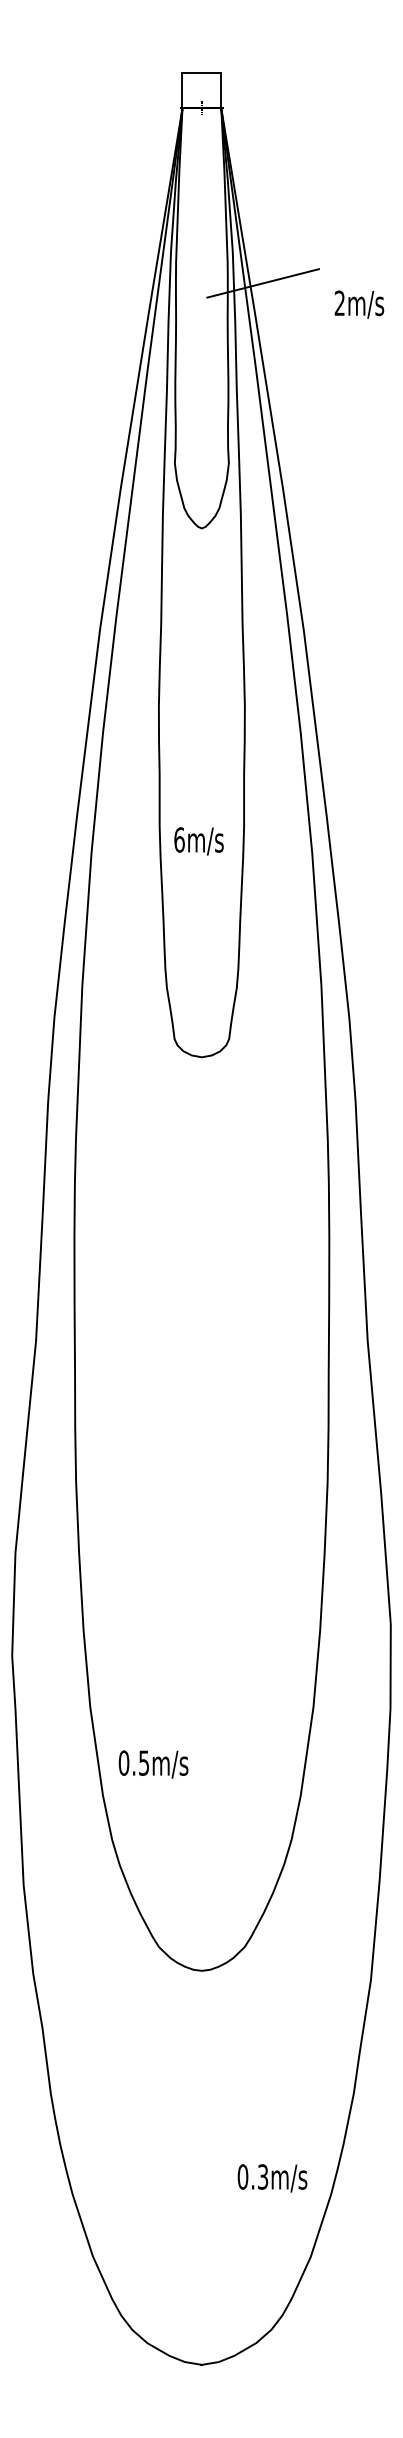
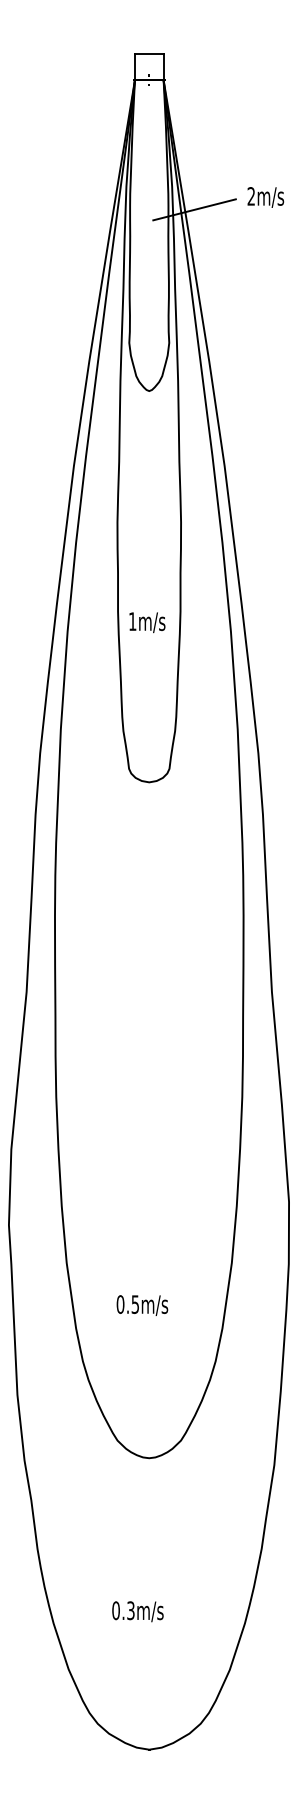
text: (359, 304) -> (265, 197), moved
text: (179, 839) -> (132, 621), 6m/s -> 1m/s
text: (153, 1764) -> (142, 1305), moved
text: (272, 2178) -> (137, 1611), moved

